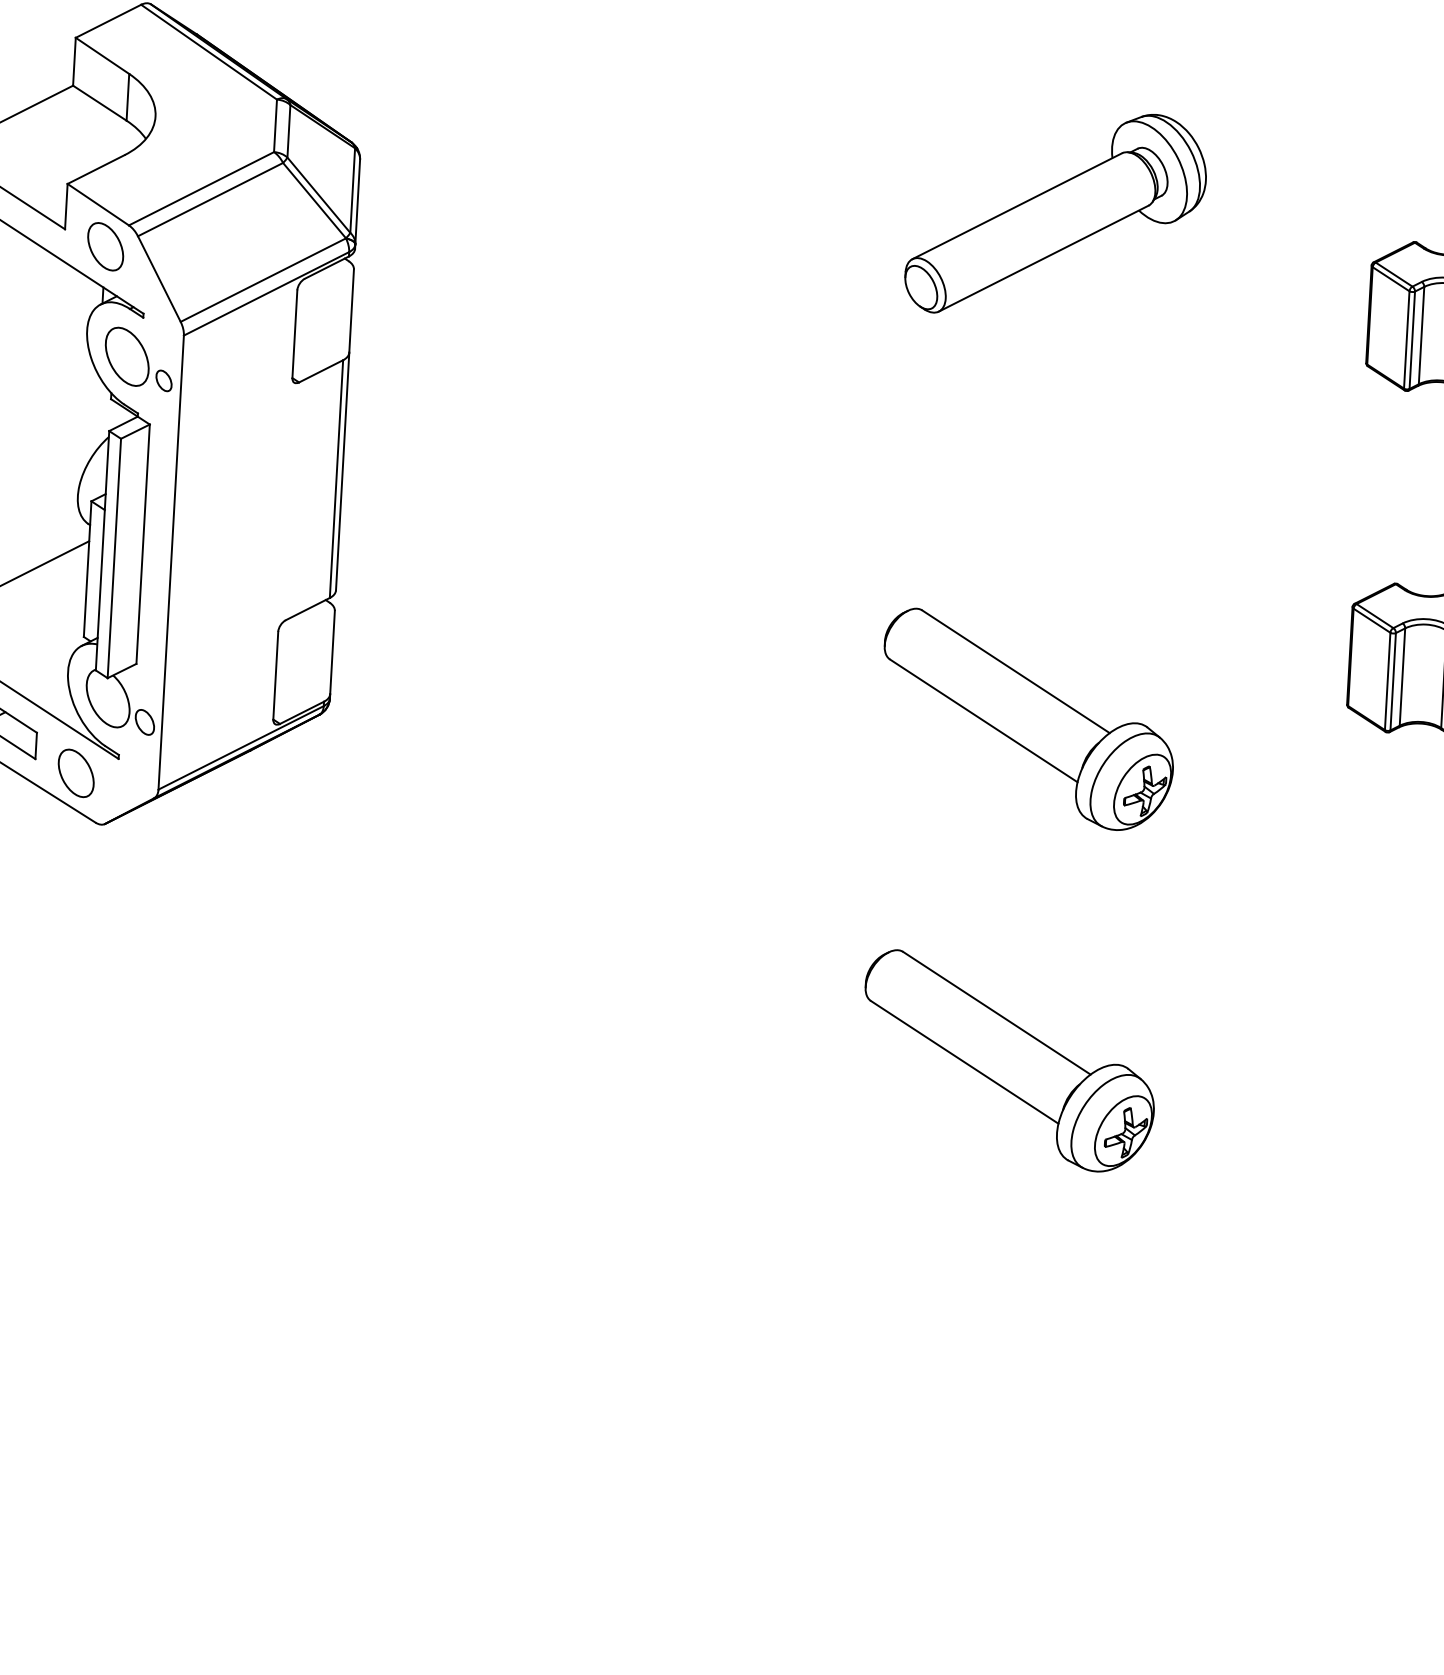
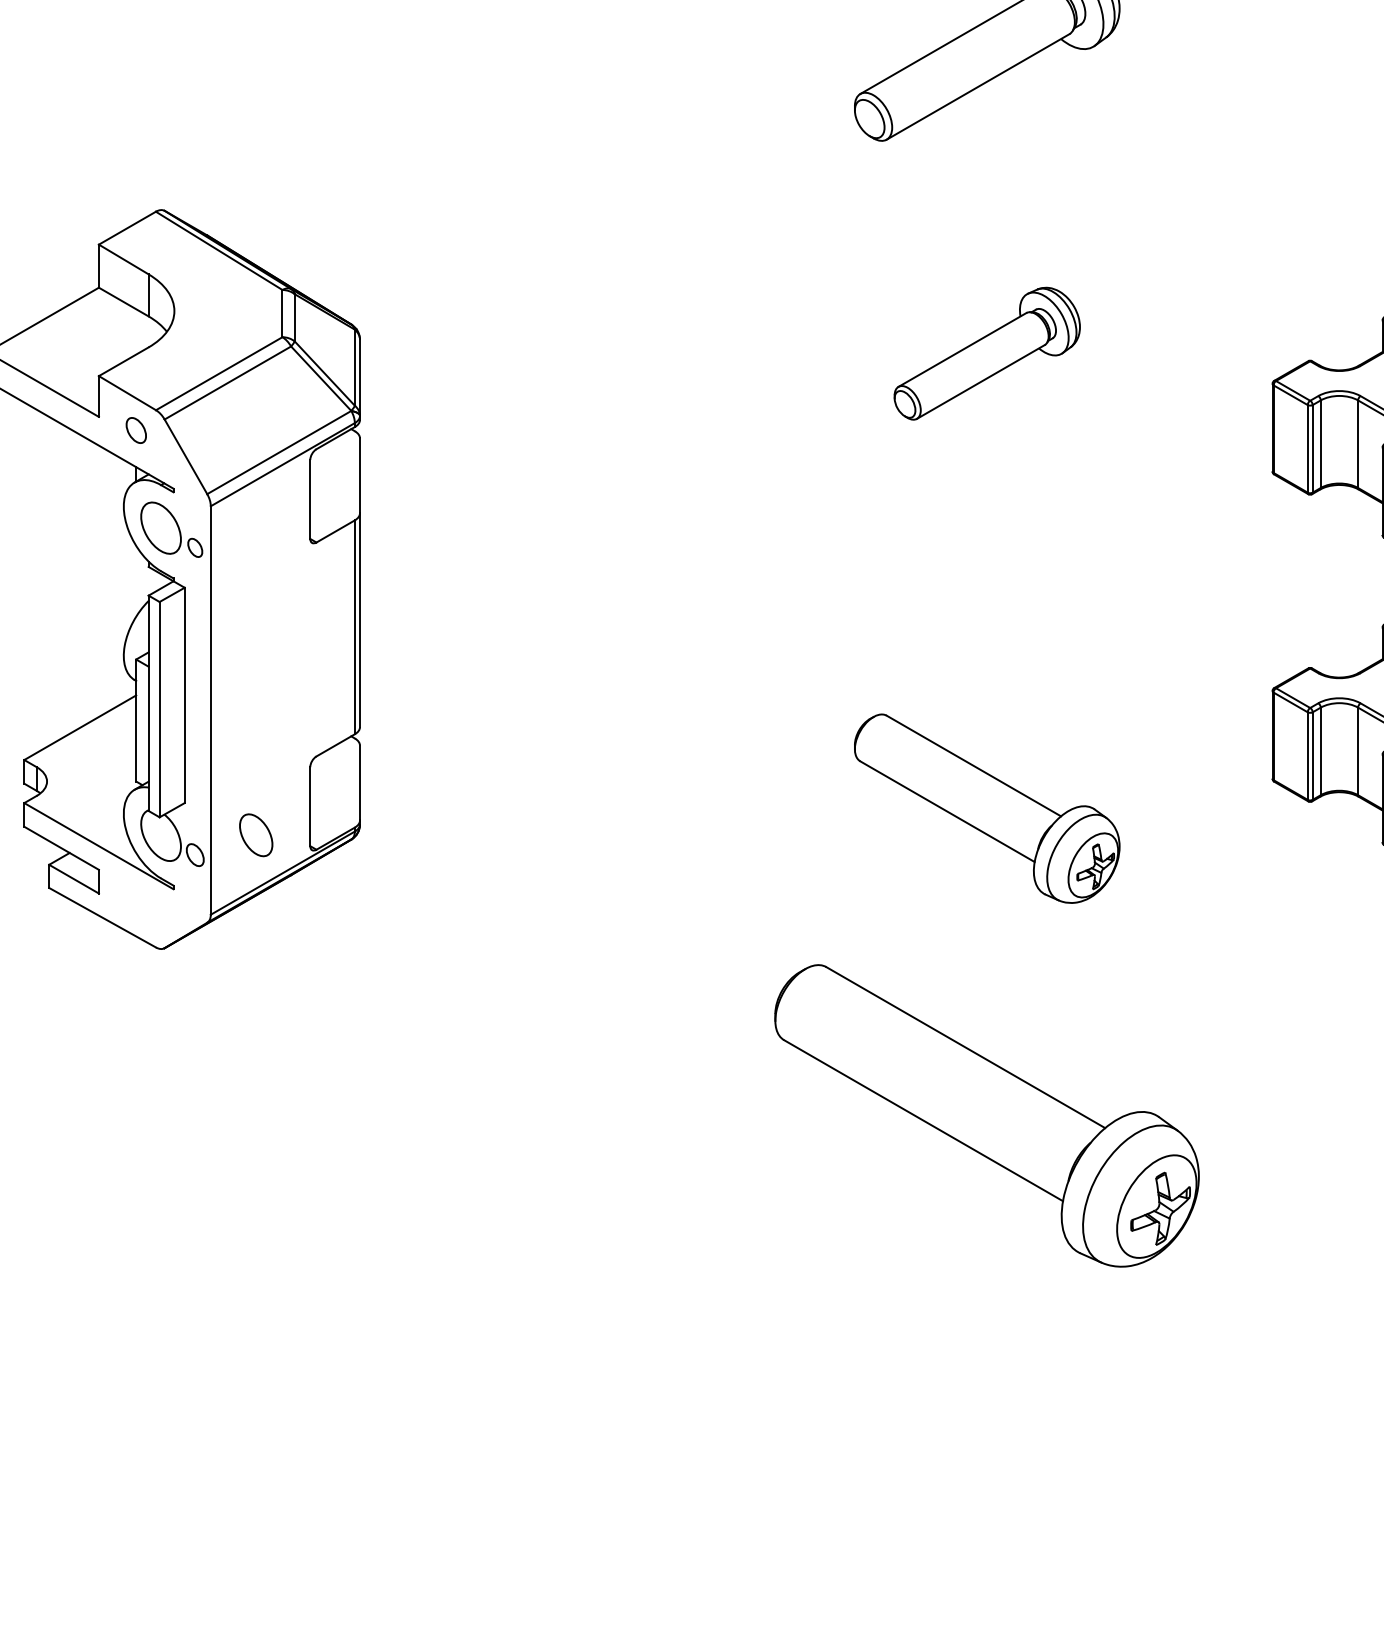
part: (1056, 214) -> (987, 353), size x0.7
part: (105, 246) -> (136, 430), size x0.6
part: (76, 773) -> (256, 835), moved
part: (1009, 1061) -> (987, 1115), size x1.6

